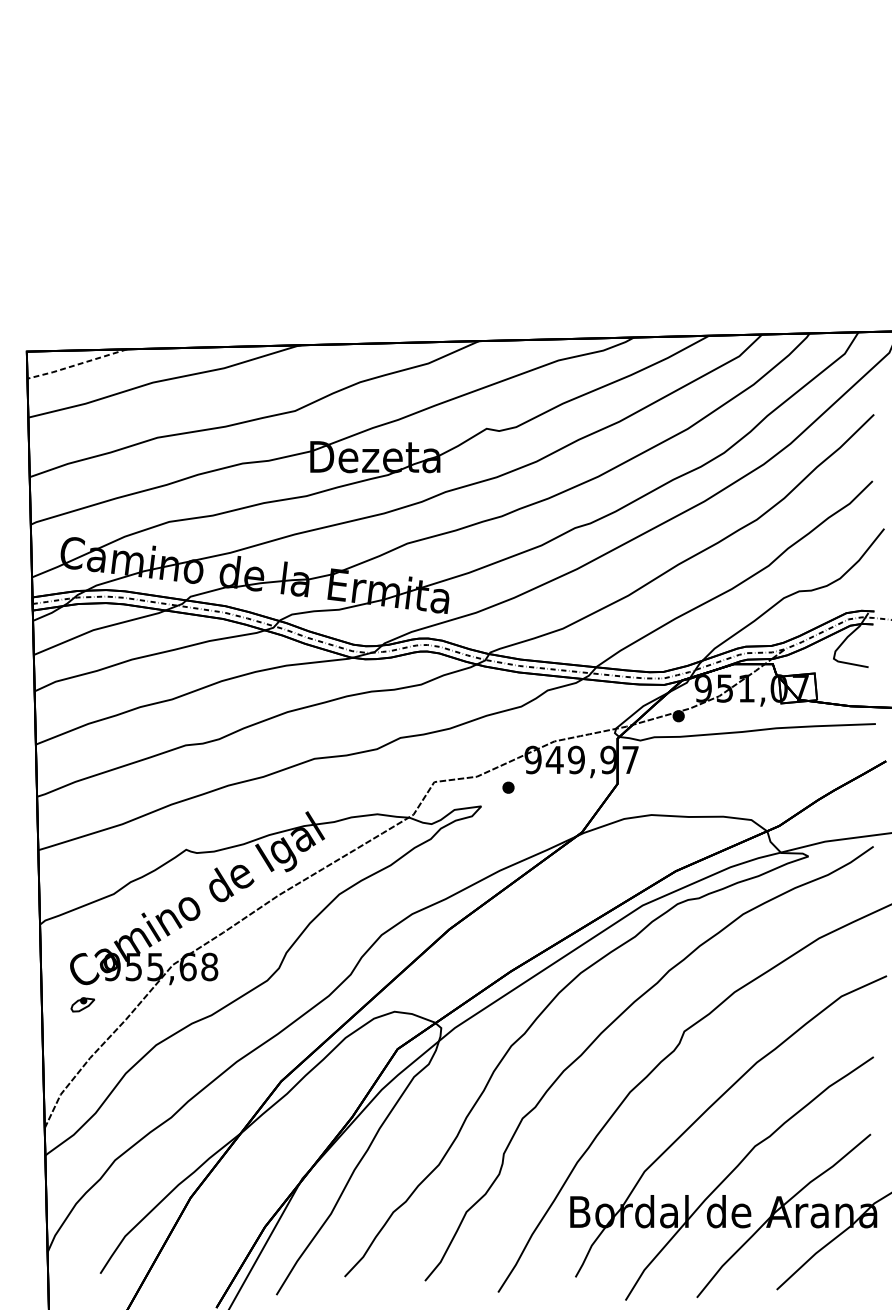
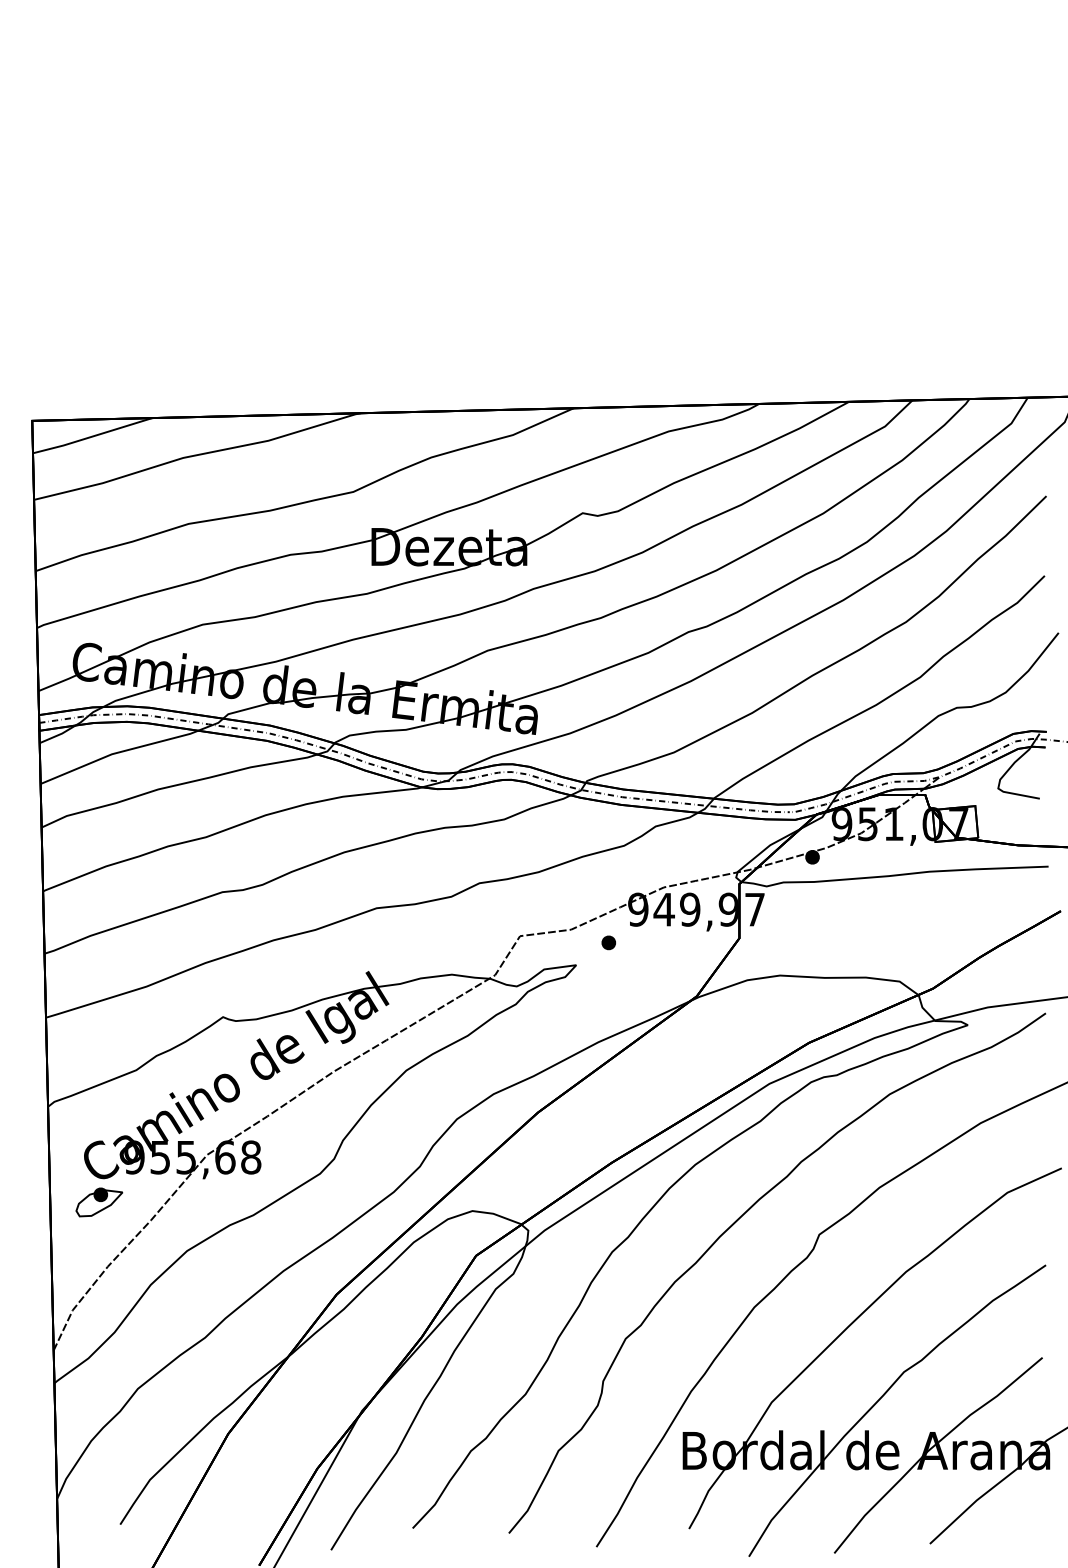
line: (77, 364) -> (92, 436), dashed -> solid
part: (83, 1004) -> (99, 1202), size x1.67

